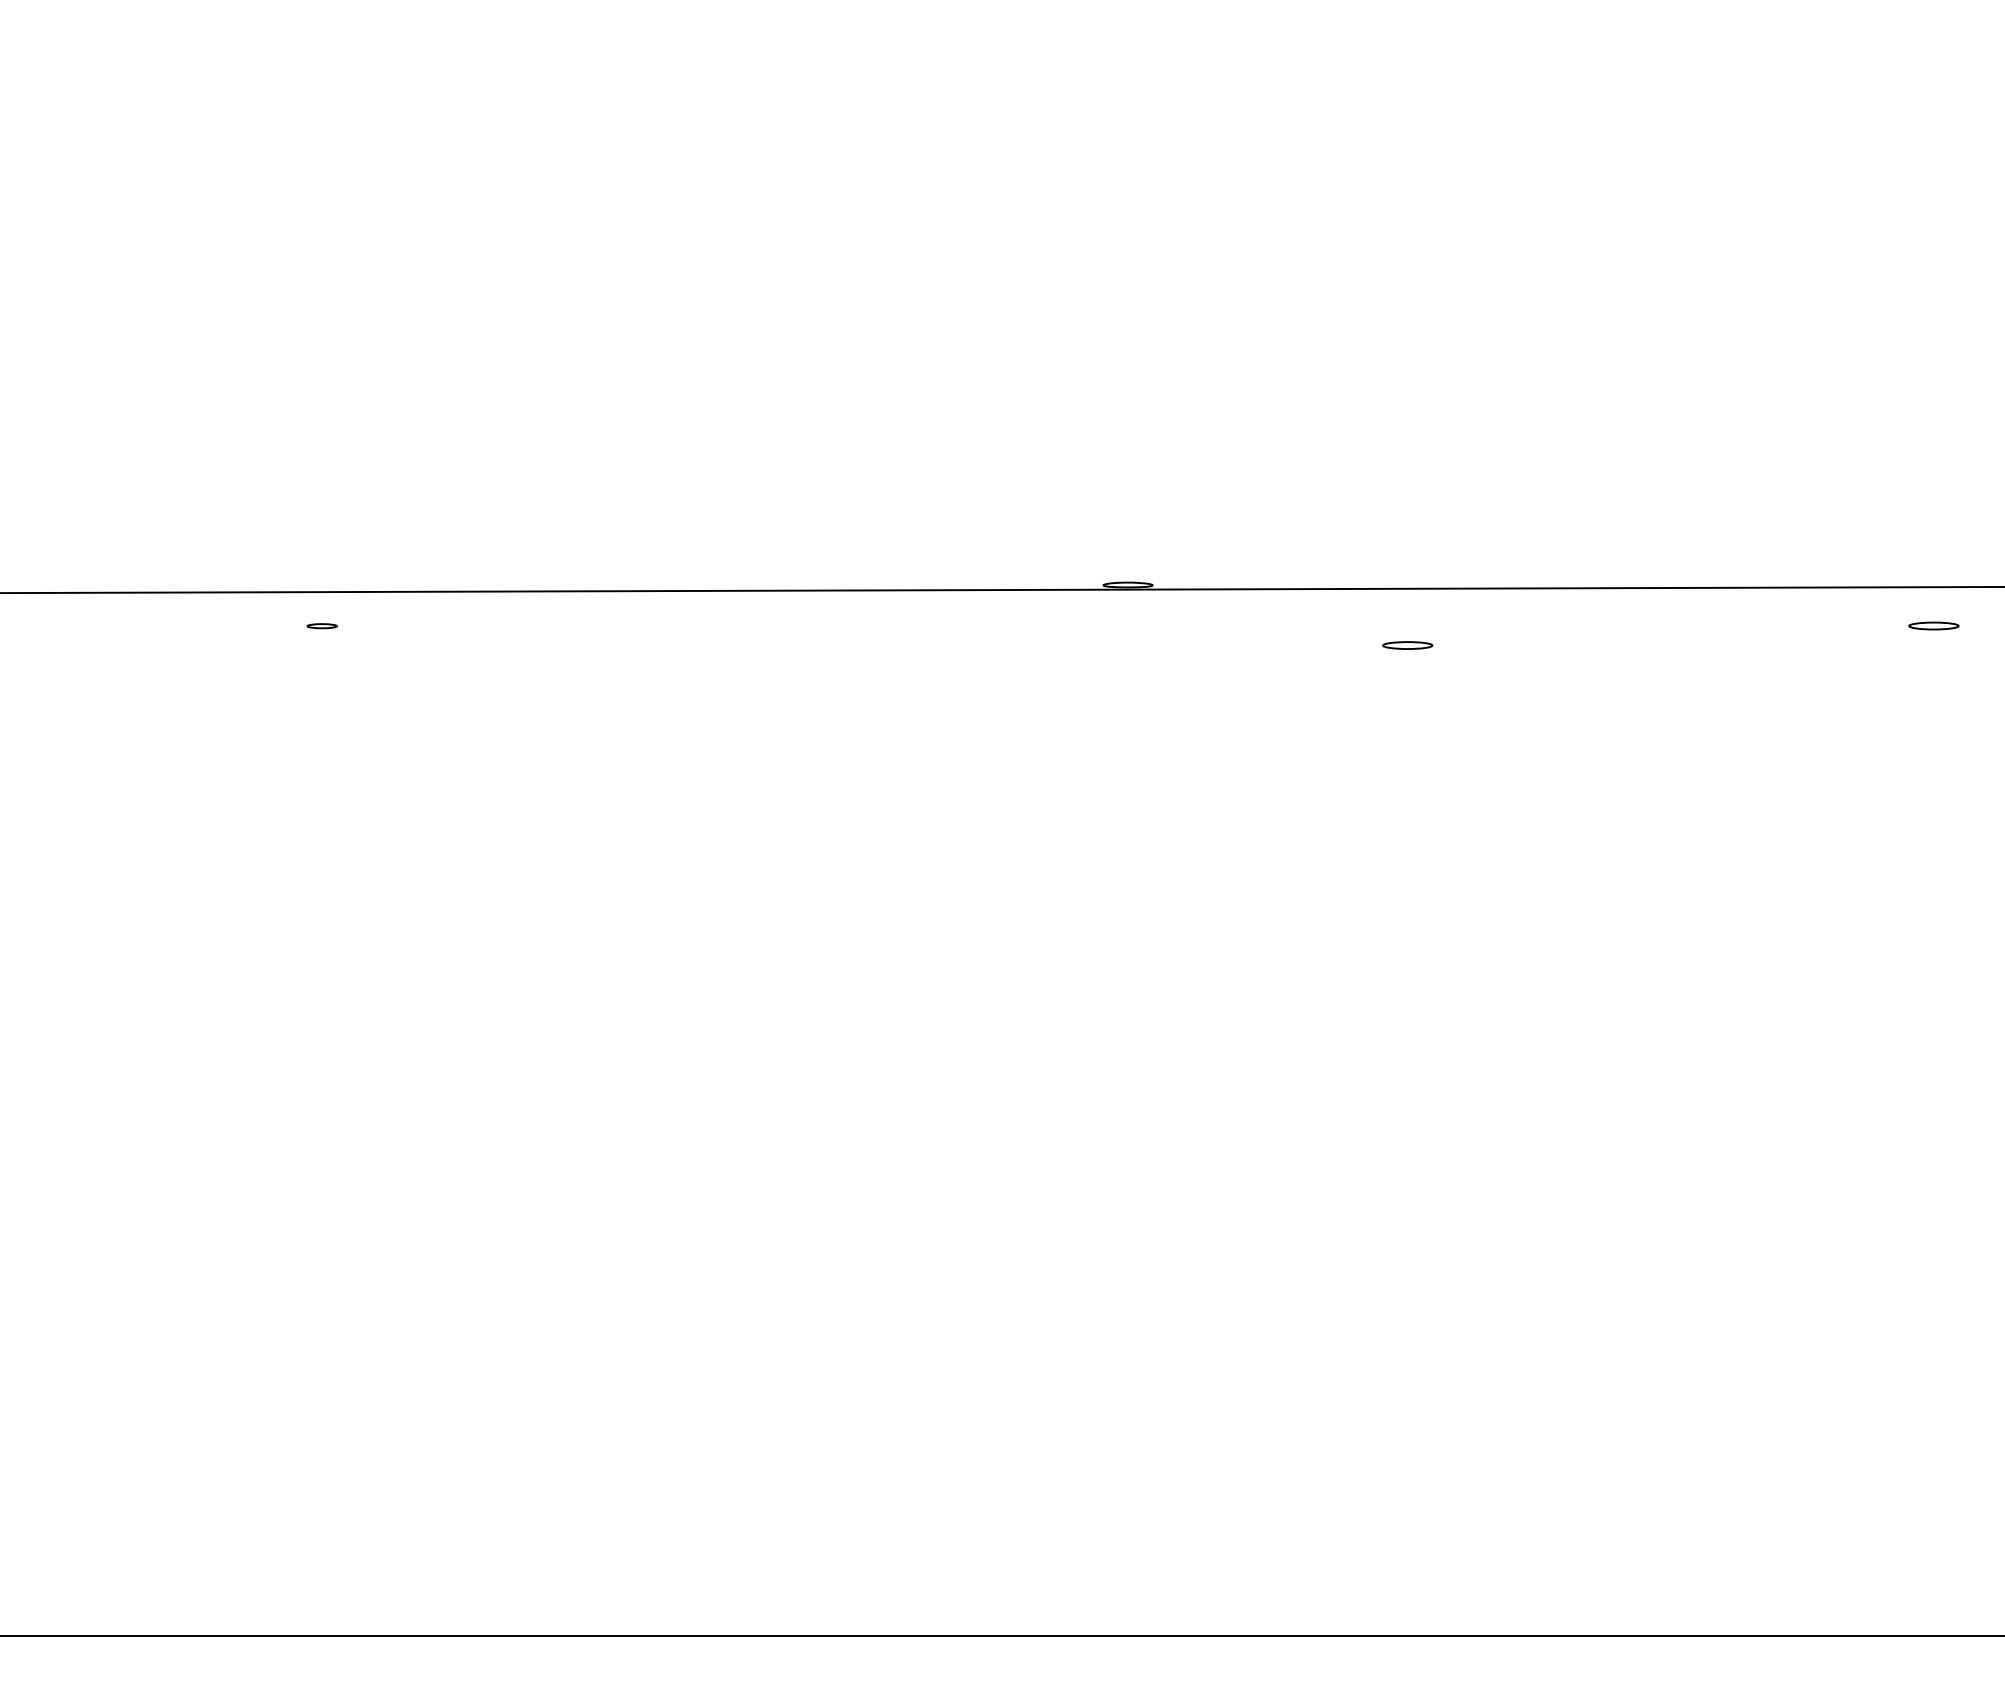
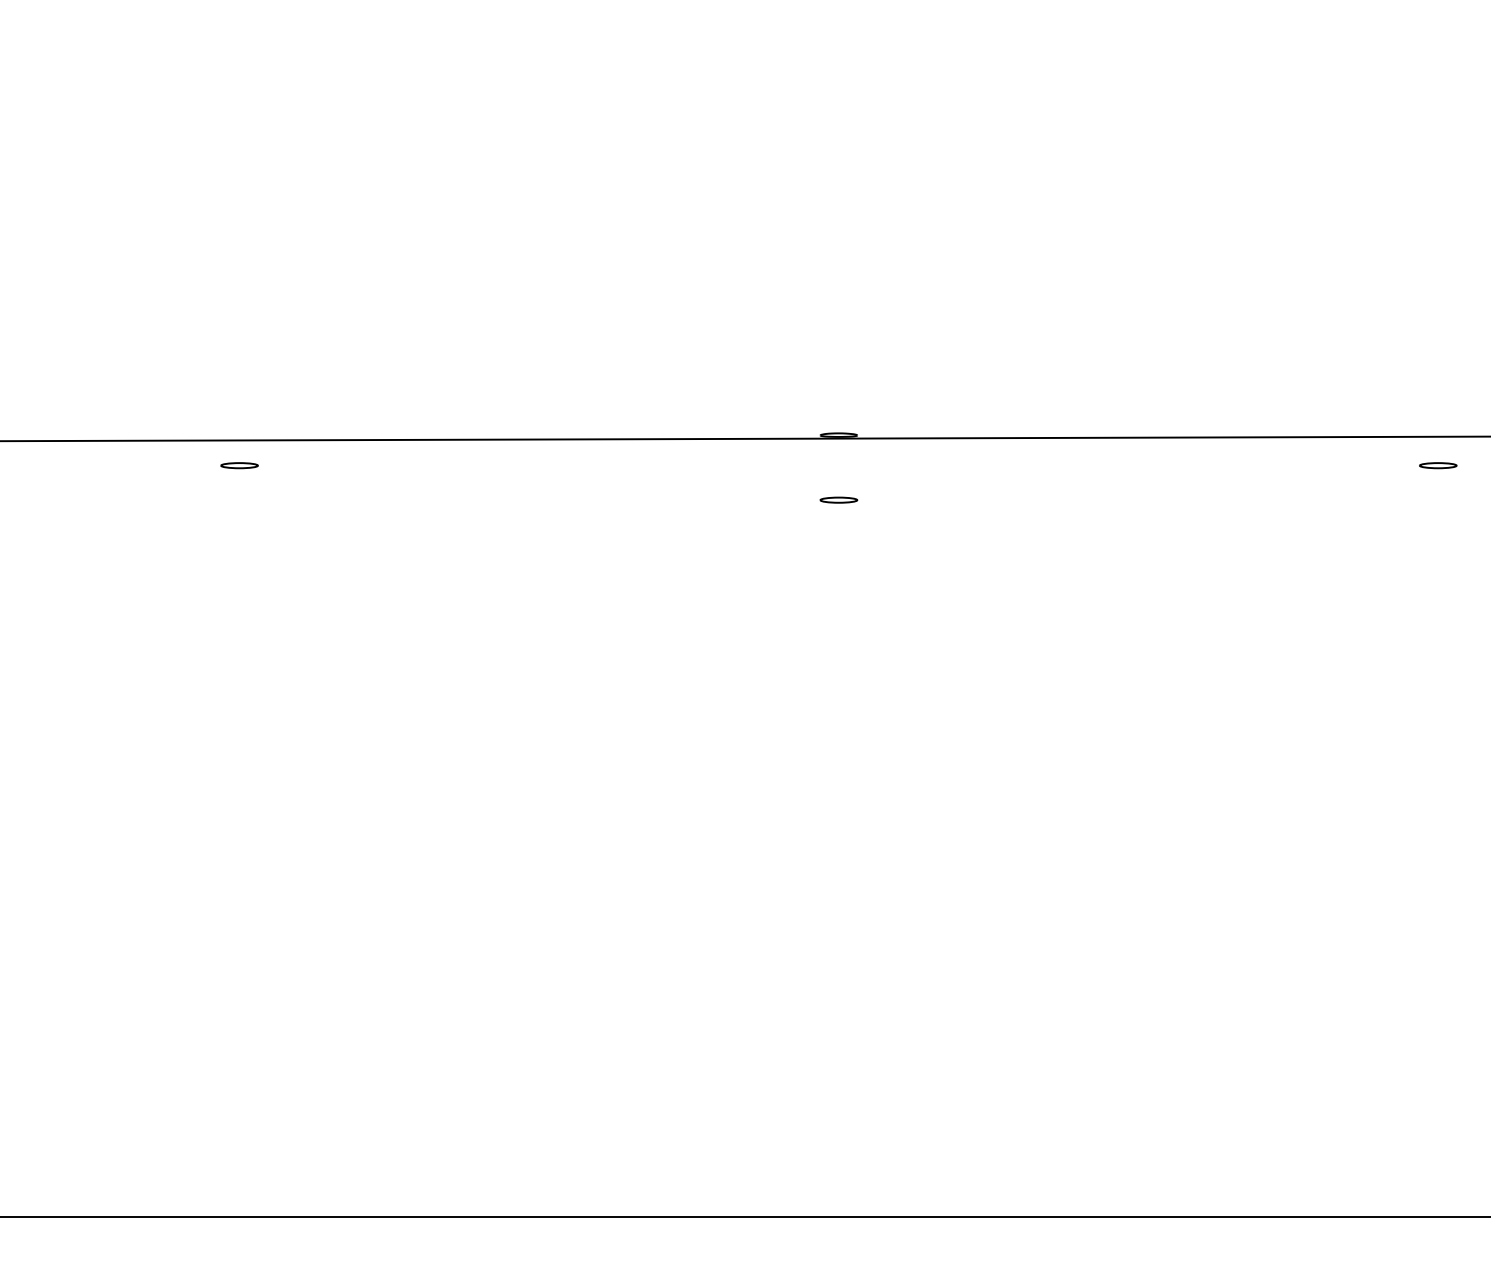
part: (322, 625) -> (239, 465), size x1.67
part: (1407, 644) -> (838, 499), moved

